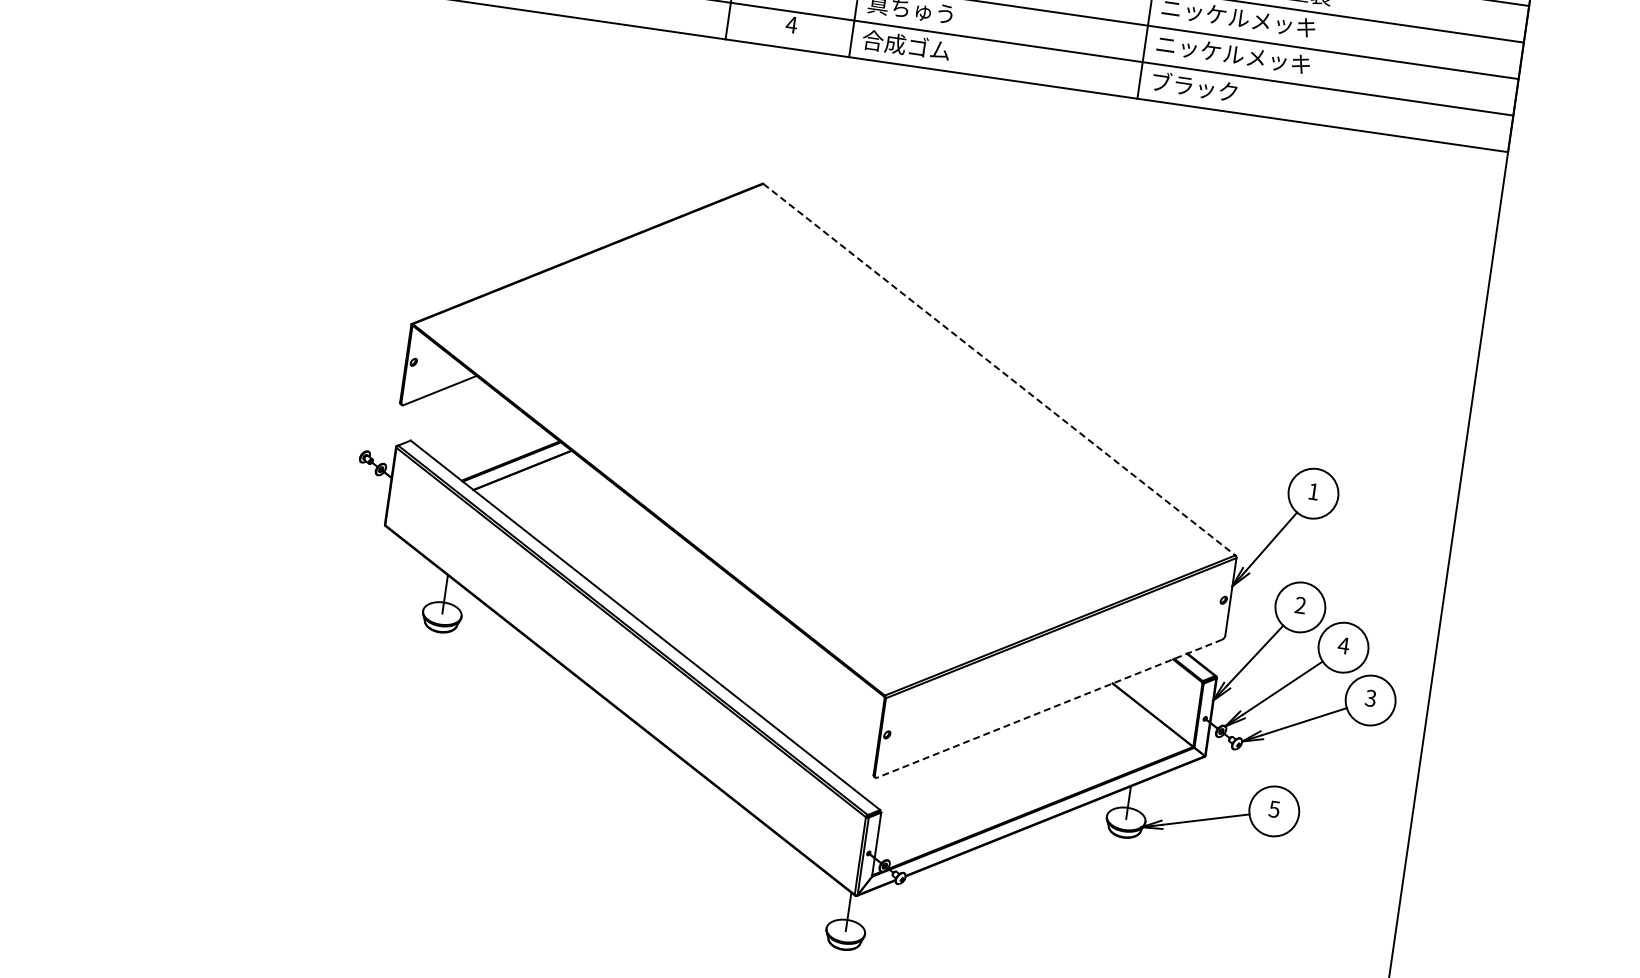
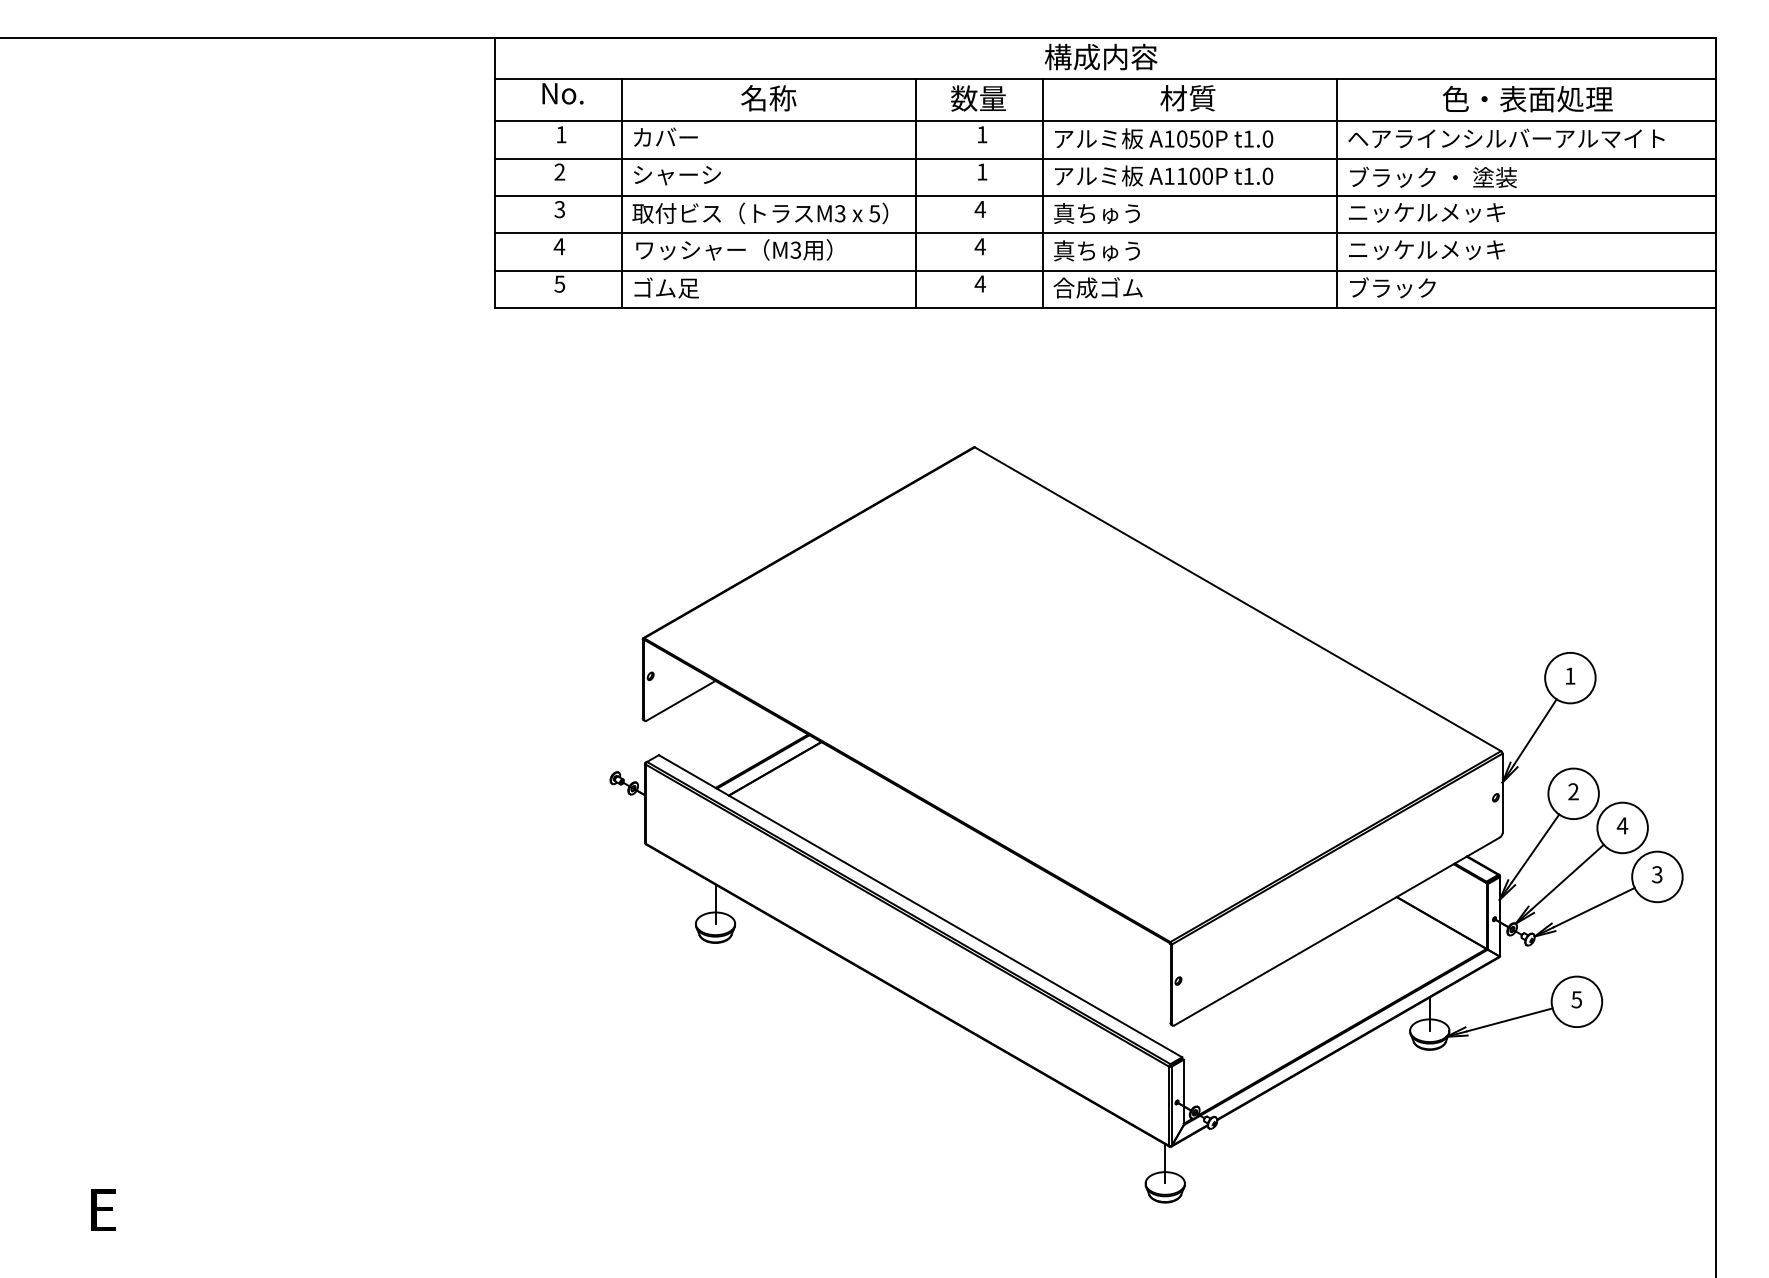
line: (999, 369) -> (1238, 599), dashed -> solid
line: (1049, 708) -> (1337, 931), dashed -> solid

